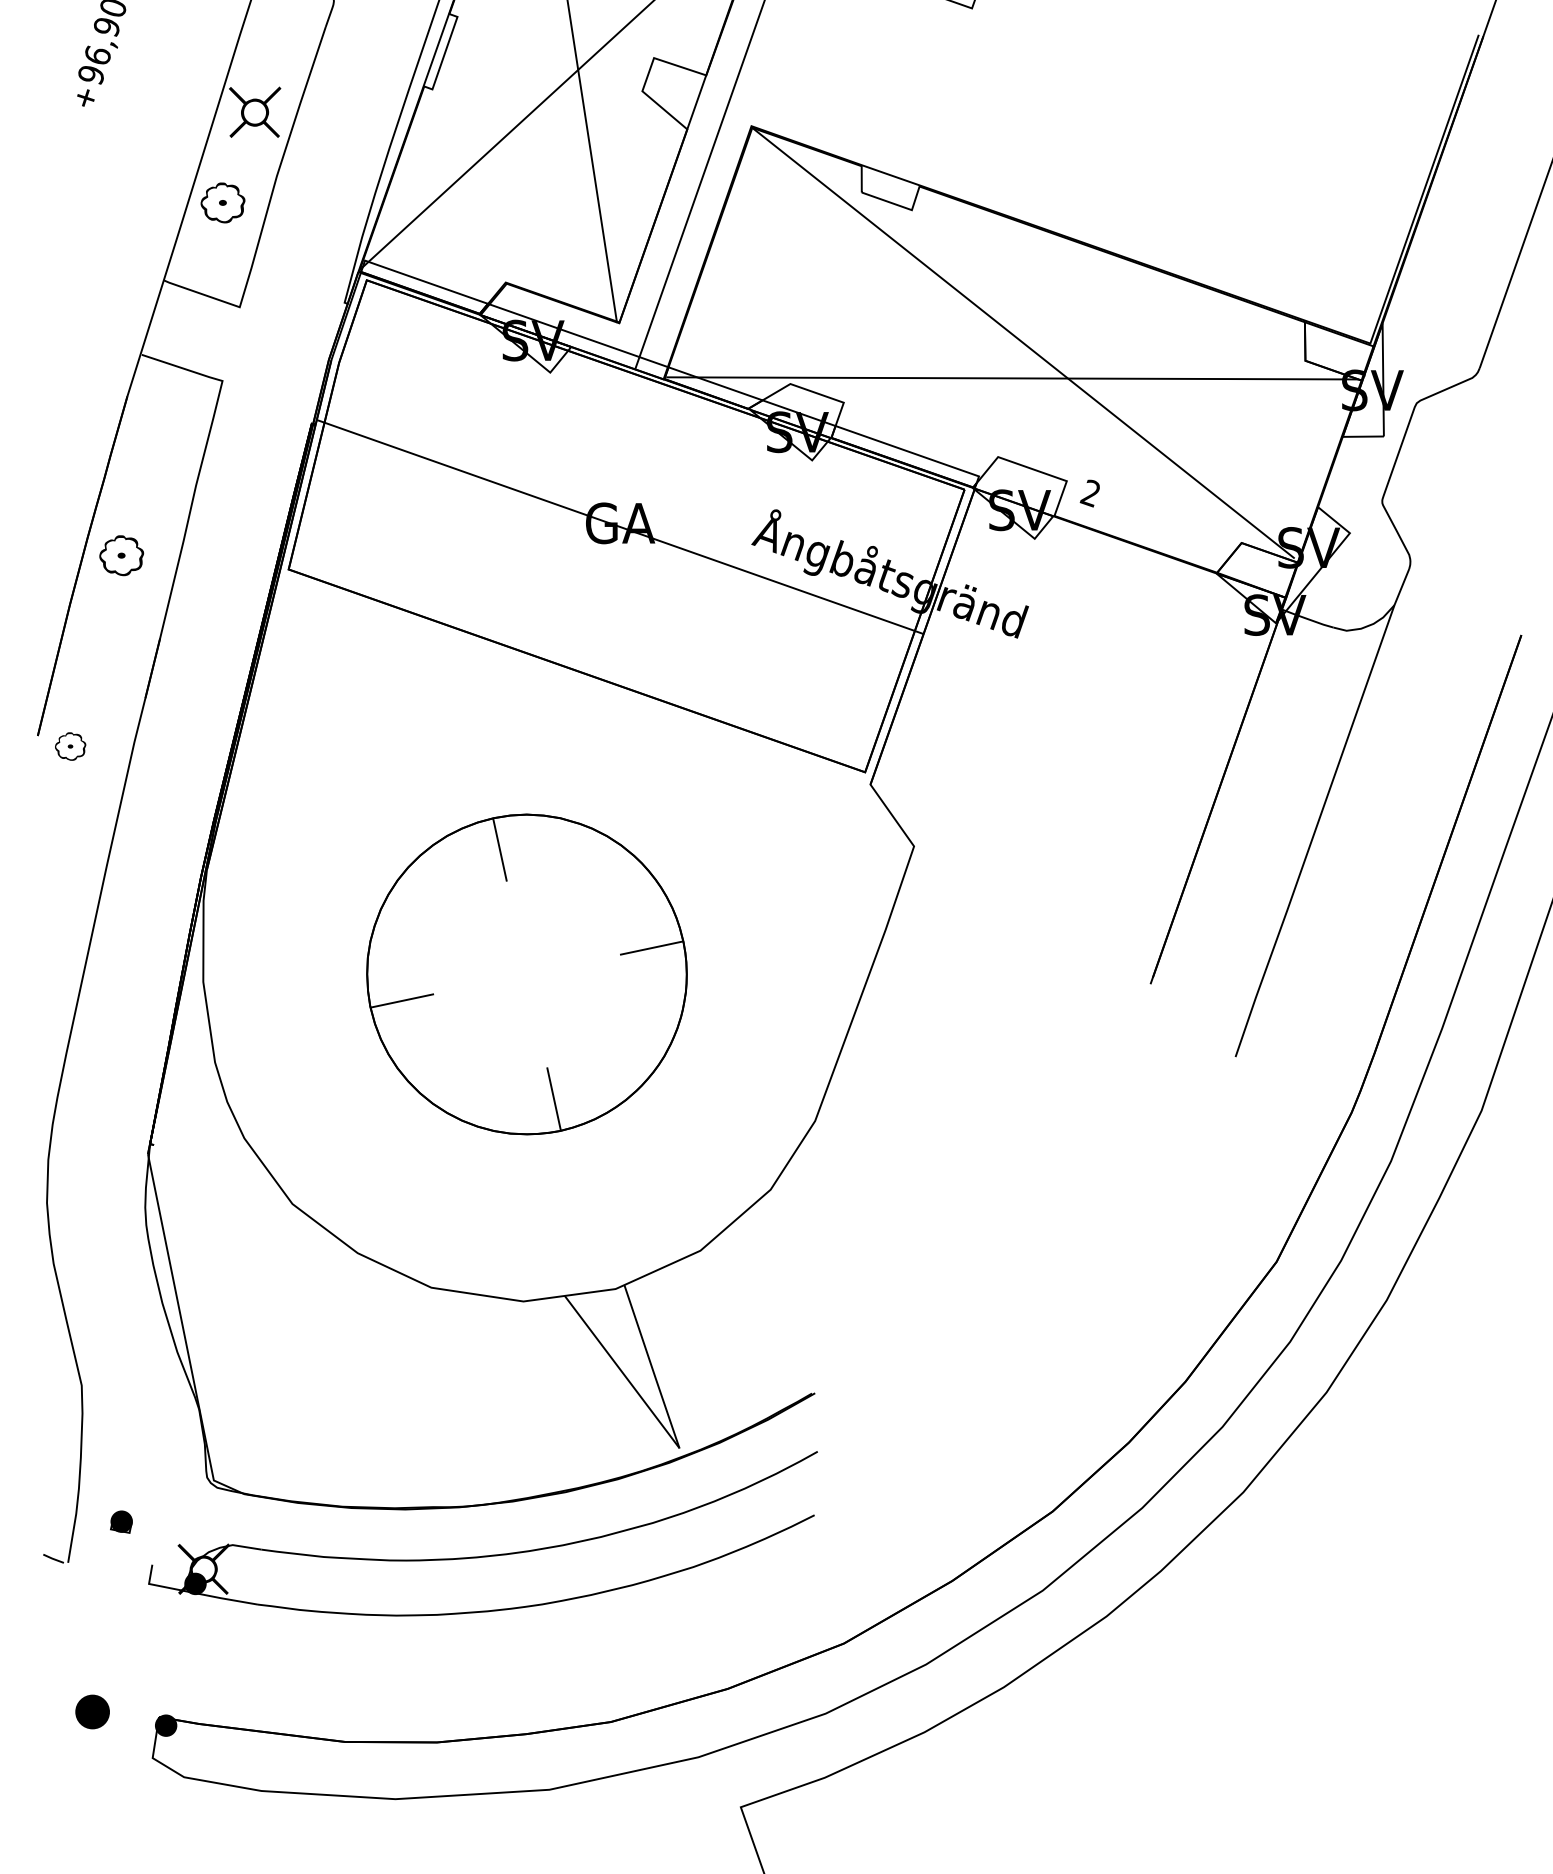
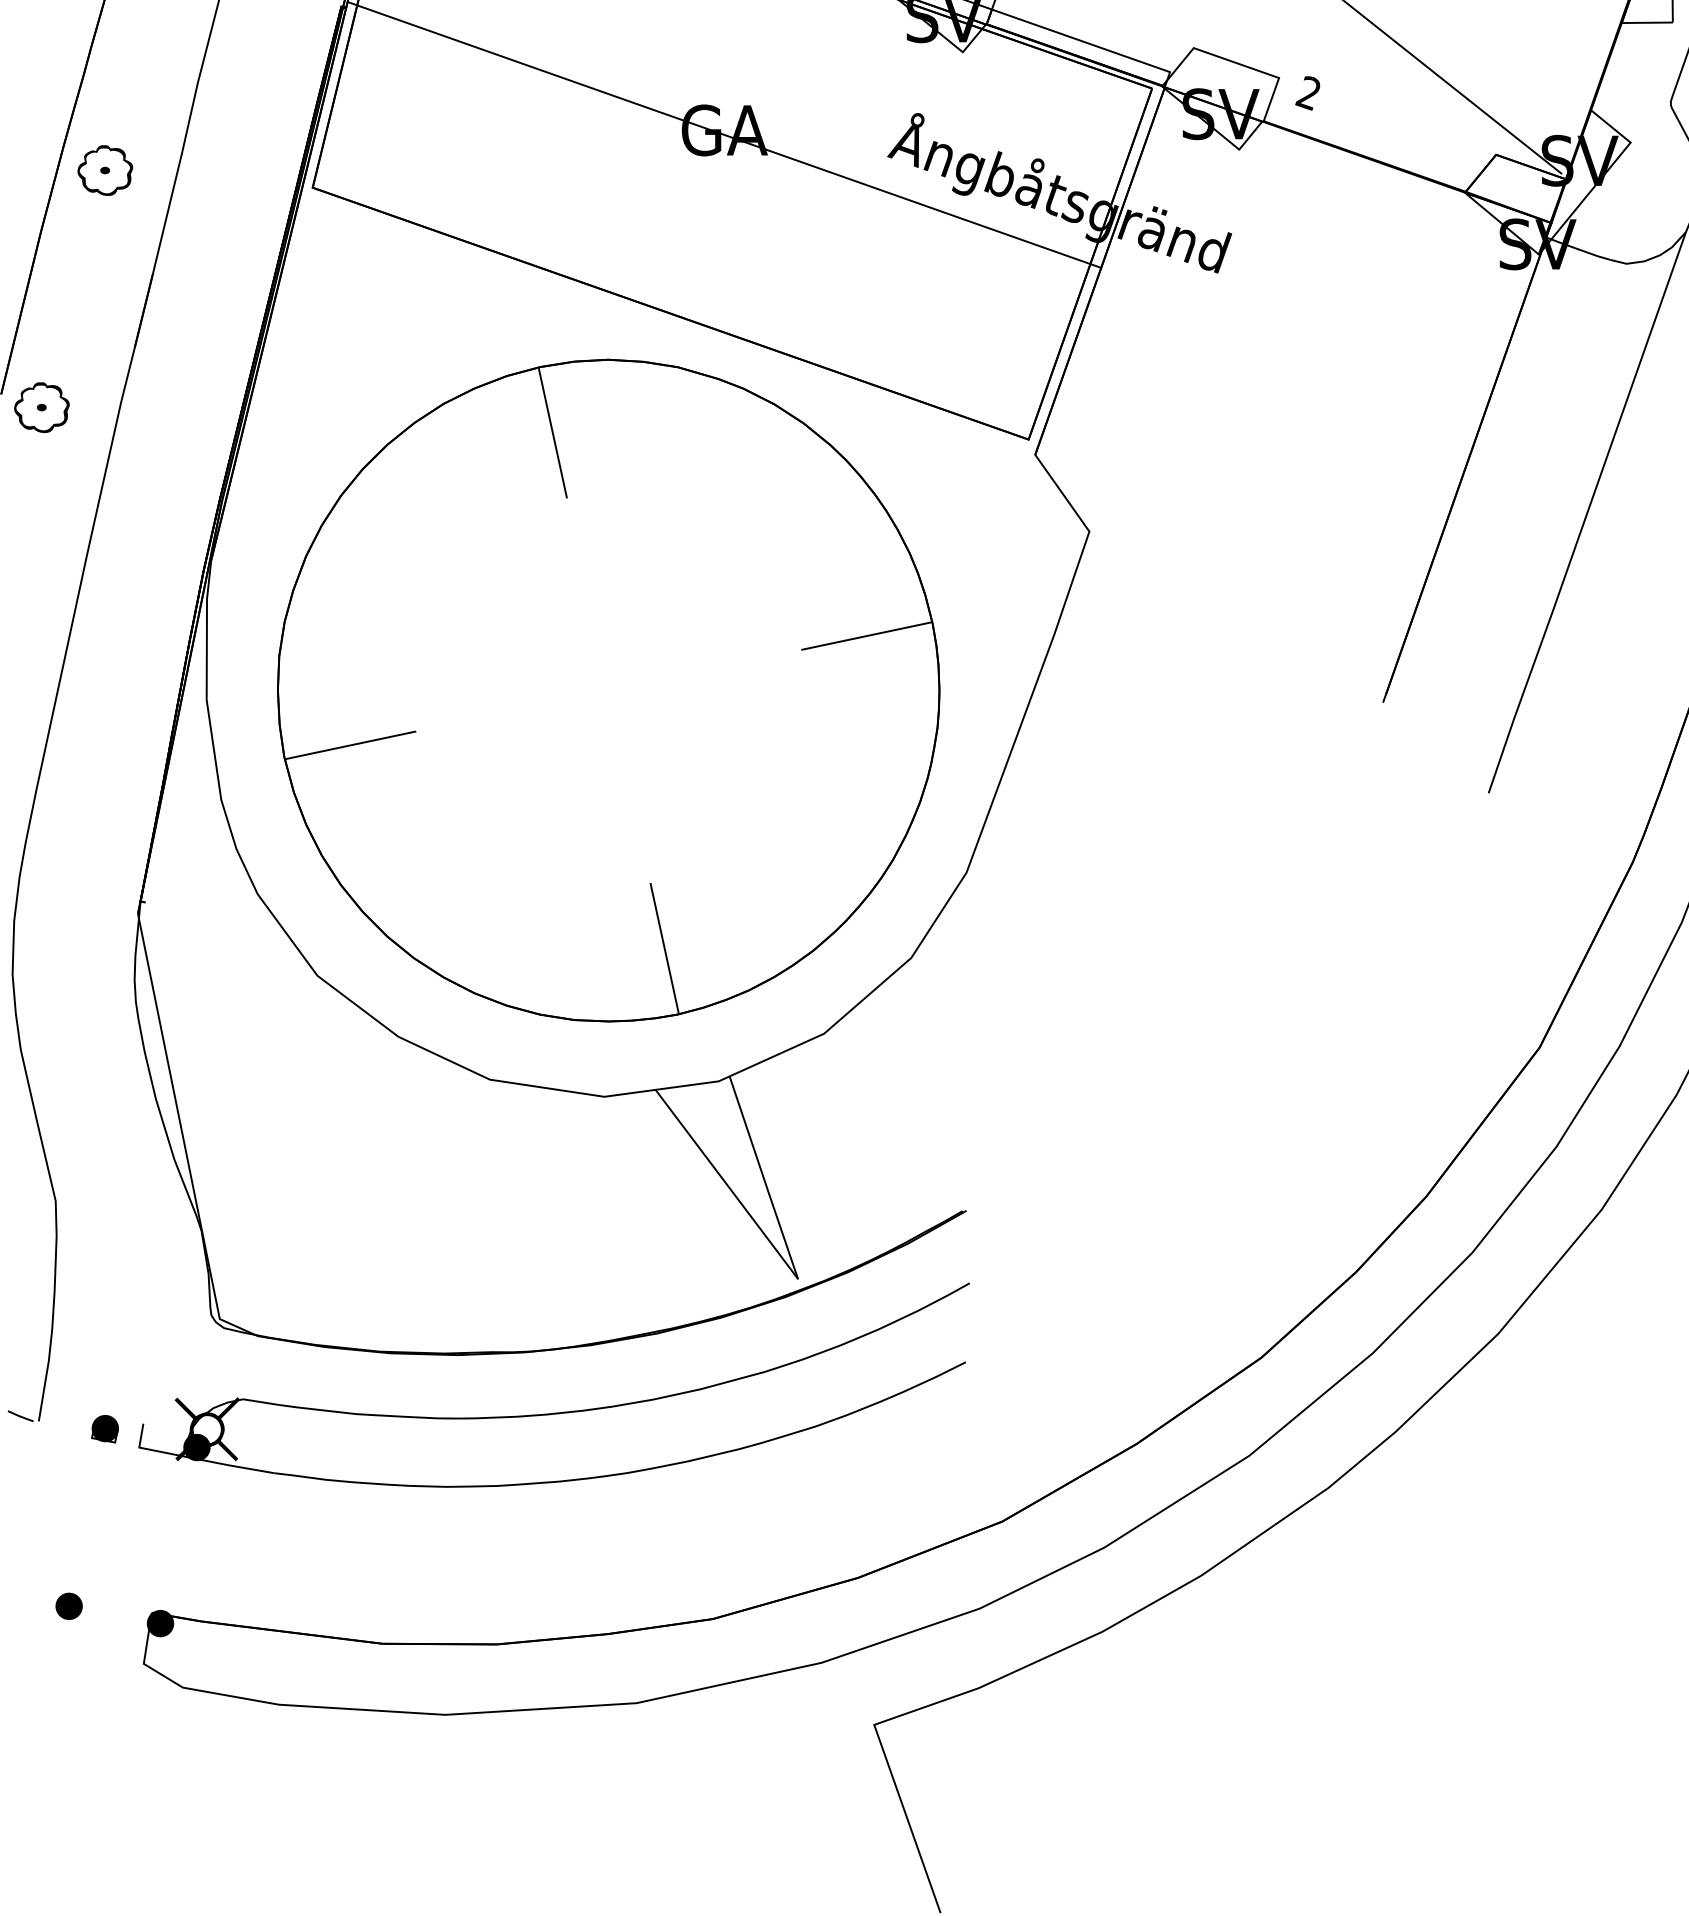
part: (70, 746) -> (41, 407), size x1.43
part: (526, 974) -> (608, 690), size x1.67
part: (121, 1521) -> (105, 1428), moved
part: (92, 1711) -> (69, 1605), size x0.62

